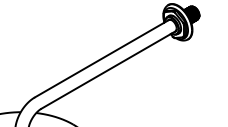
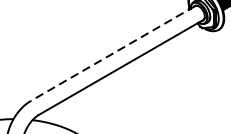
line: (101, 59) -> (112, 54), solid -> dashed

